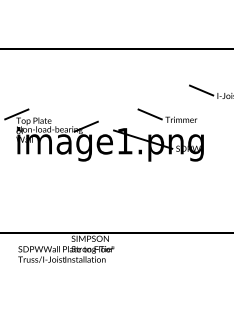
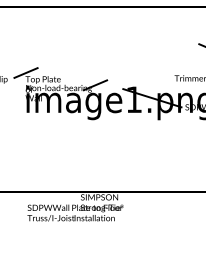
line: (149, 114) -> (158, 73), removed

